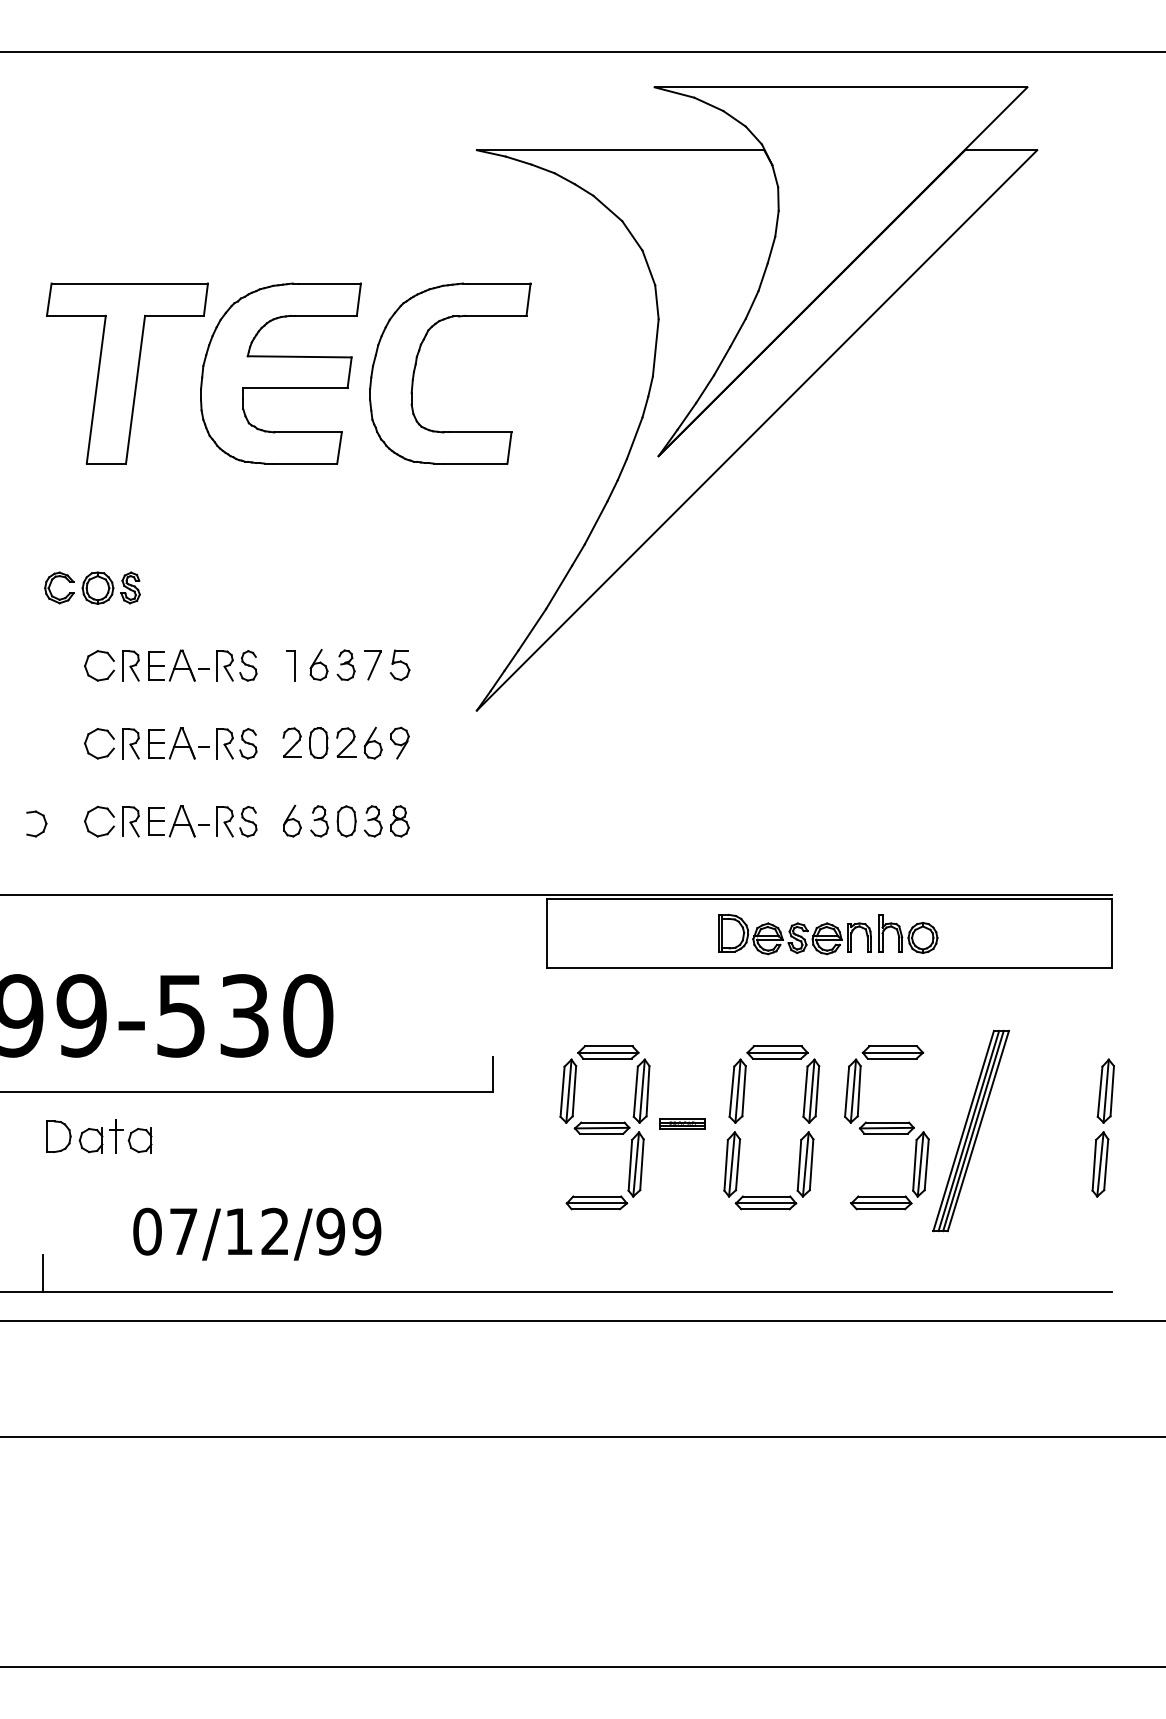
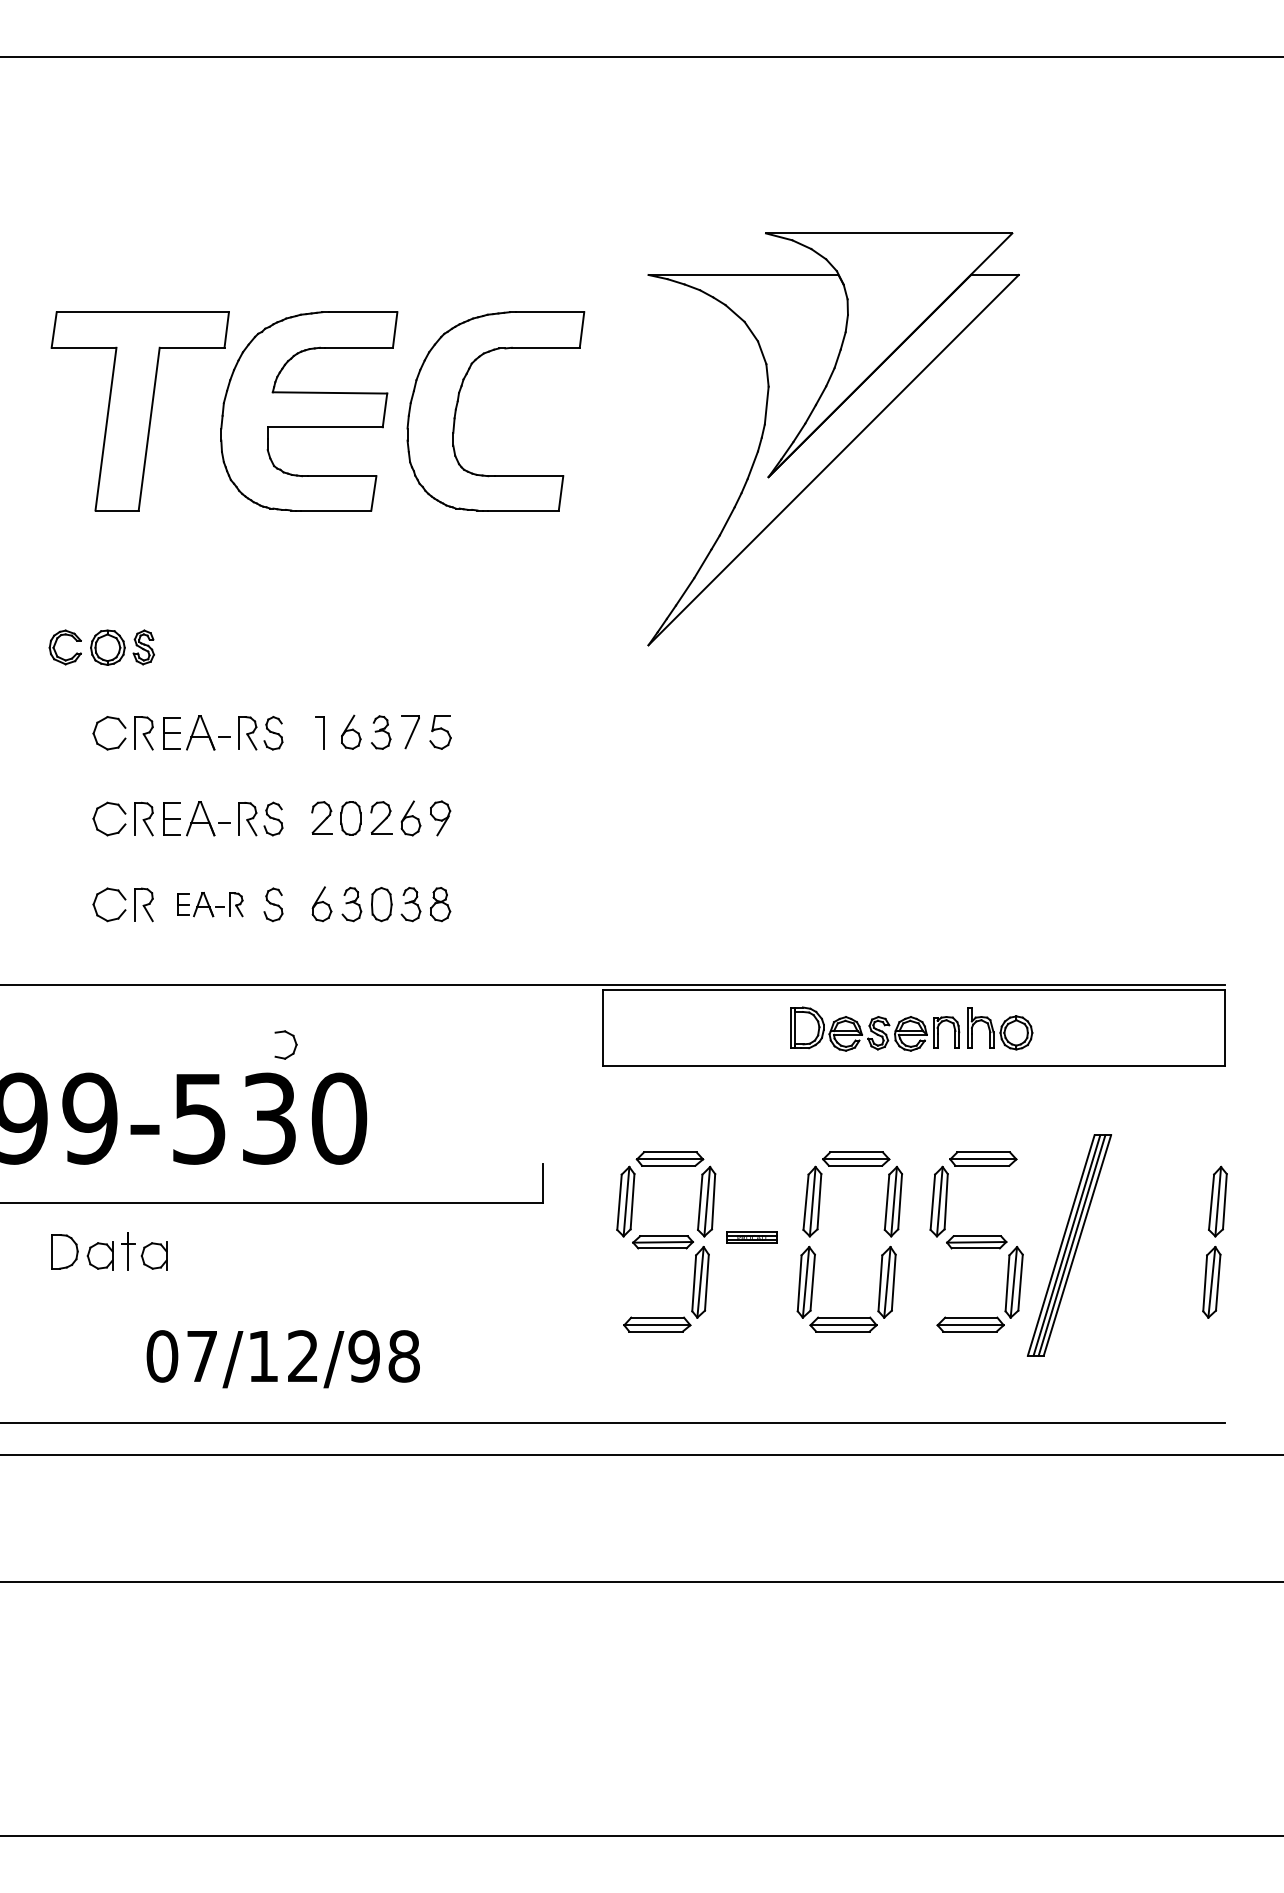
part: (756, 398) -> (833, 438), size x0.6
part: (43, 819) -> (293, 1040), moved
part: (190, 821) -> (209, 904), size x0.7
text: (366, 1231) -> (403, 1356), 07/12/99 -> 07/12/98
line: (42, 1273) -> (46, 1402), removed

